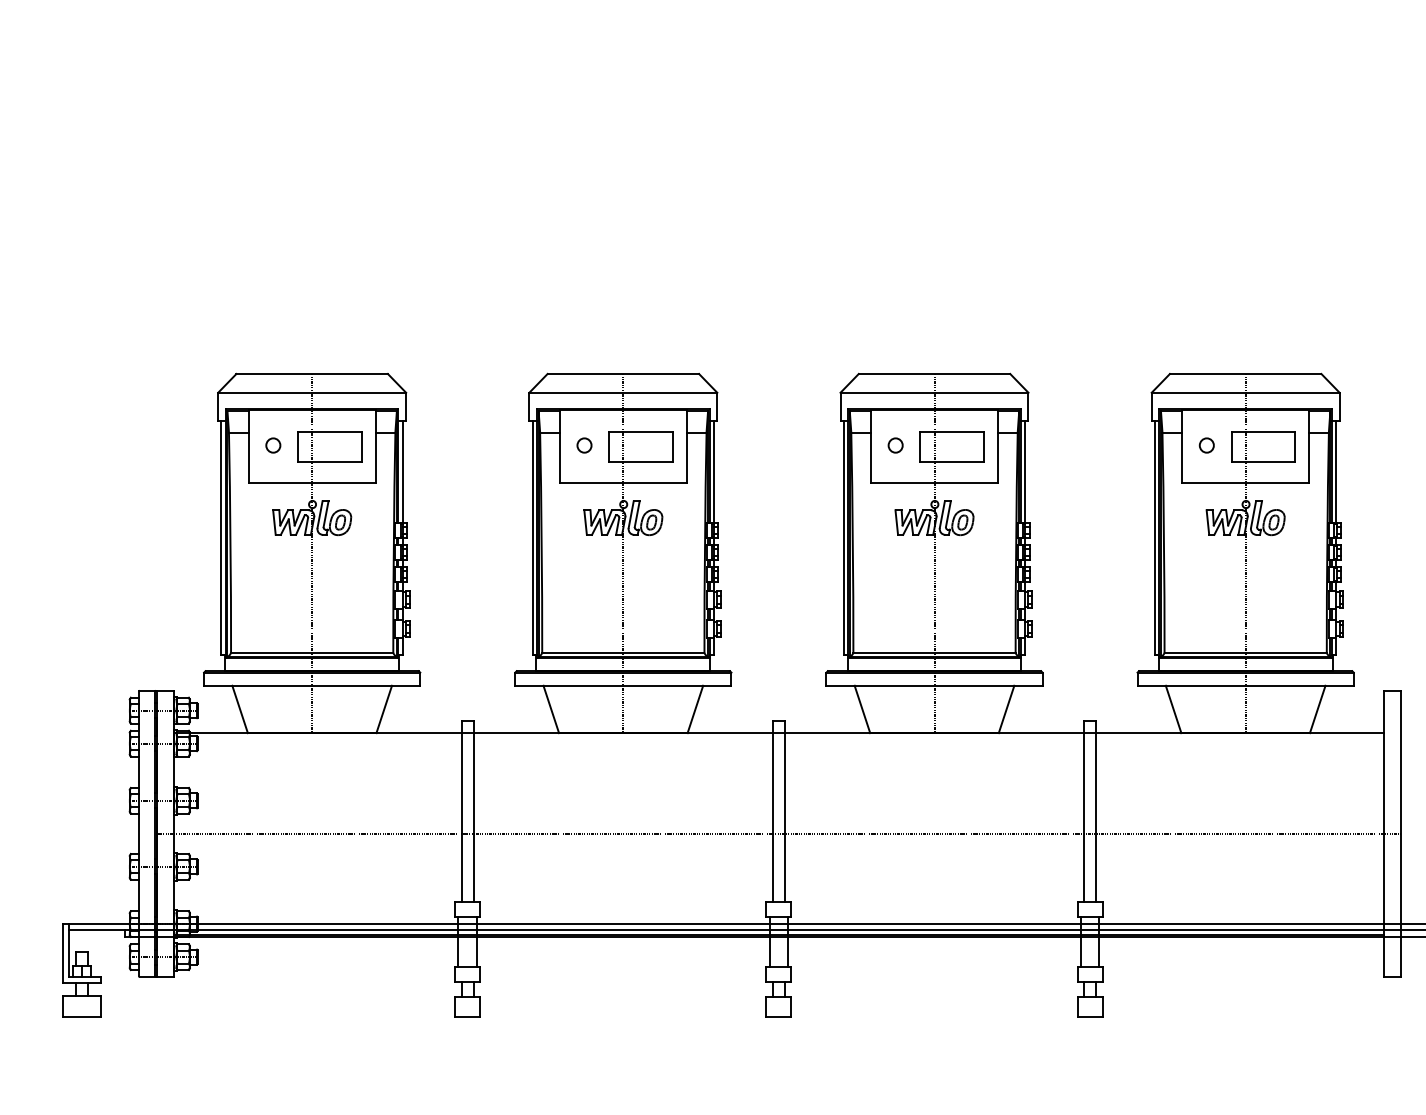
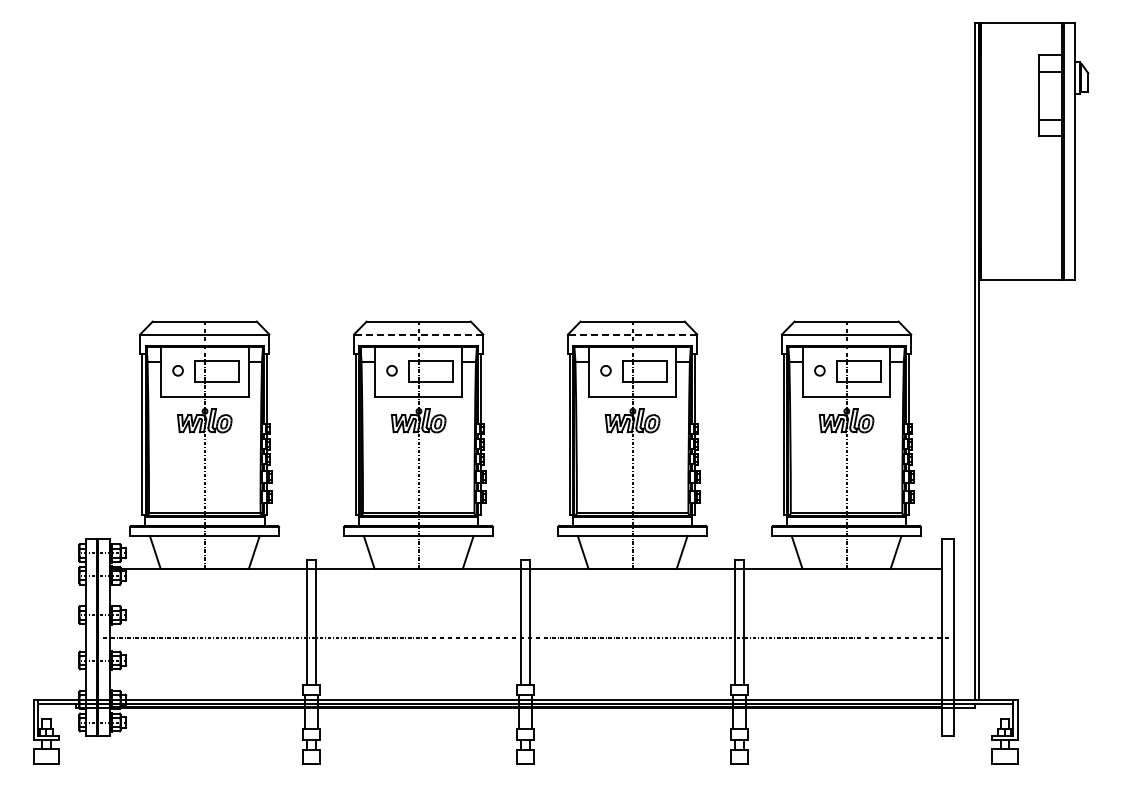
line: (623, 392) -> (418, 334), solid -> dashed
line: (934, 392) -> (632, 334), solid -> dashed

